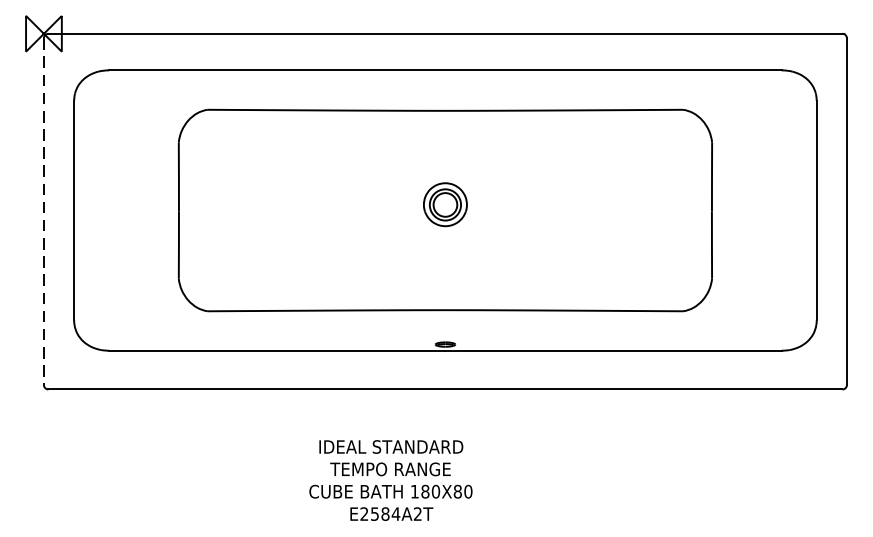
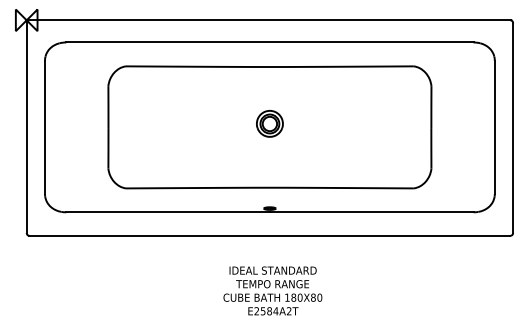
line: (43, 212) -> (26, 128), dashed -> solid
text: (390, 479) -> (272, 290), moved

